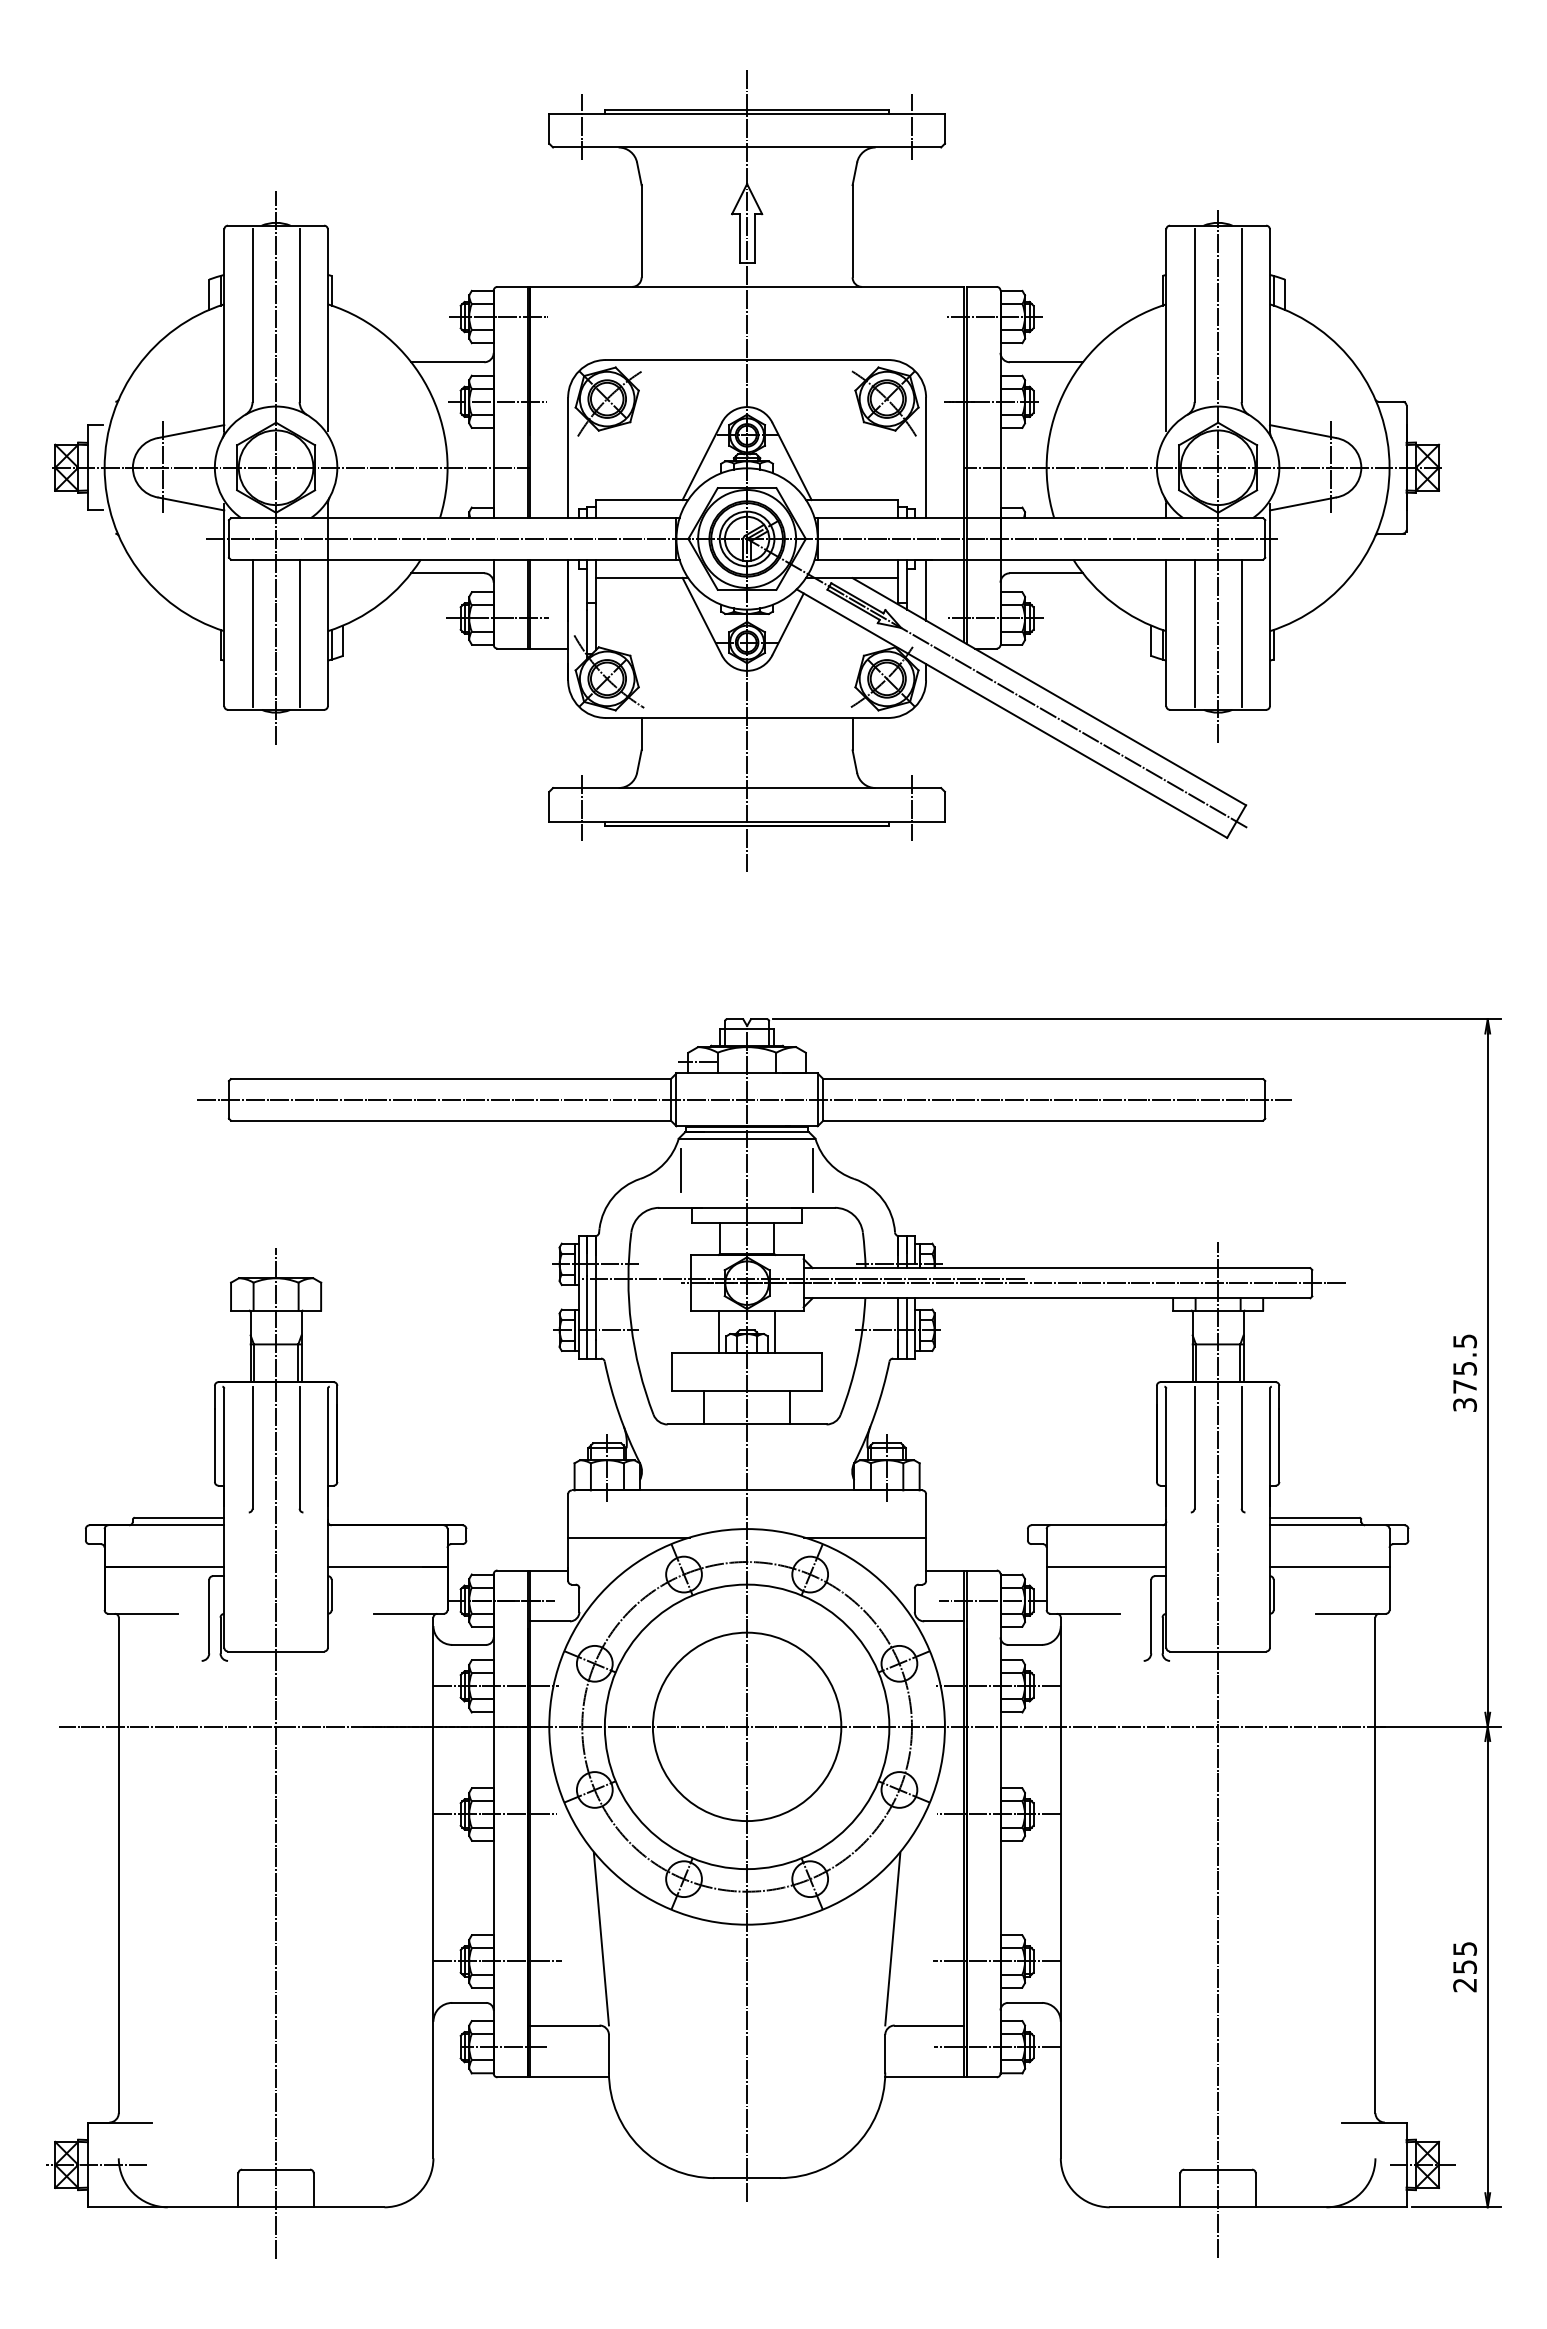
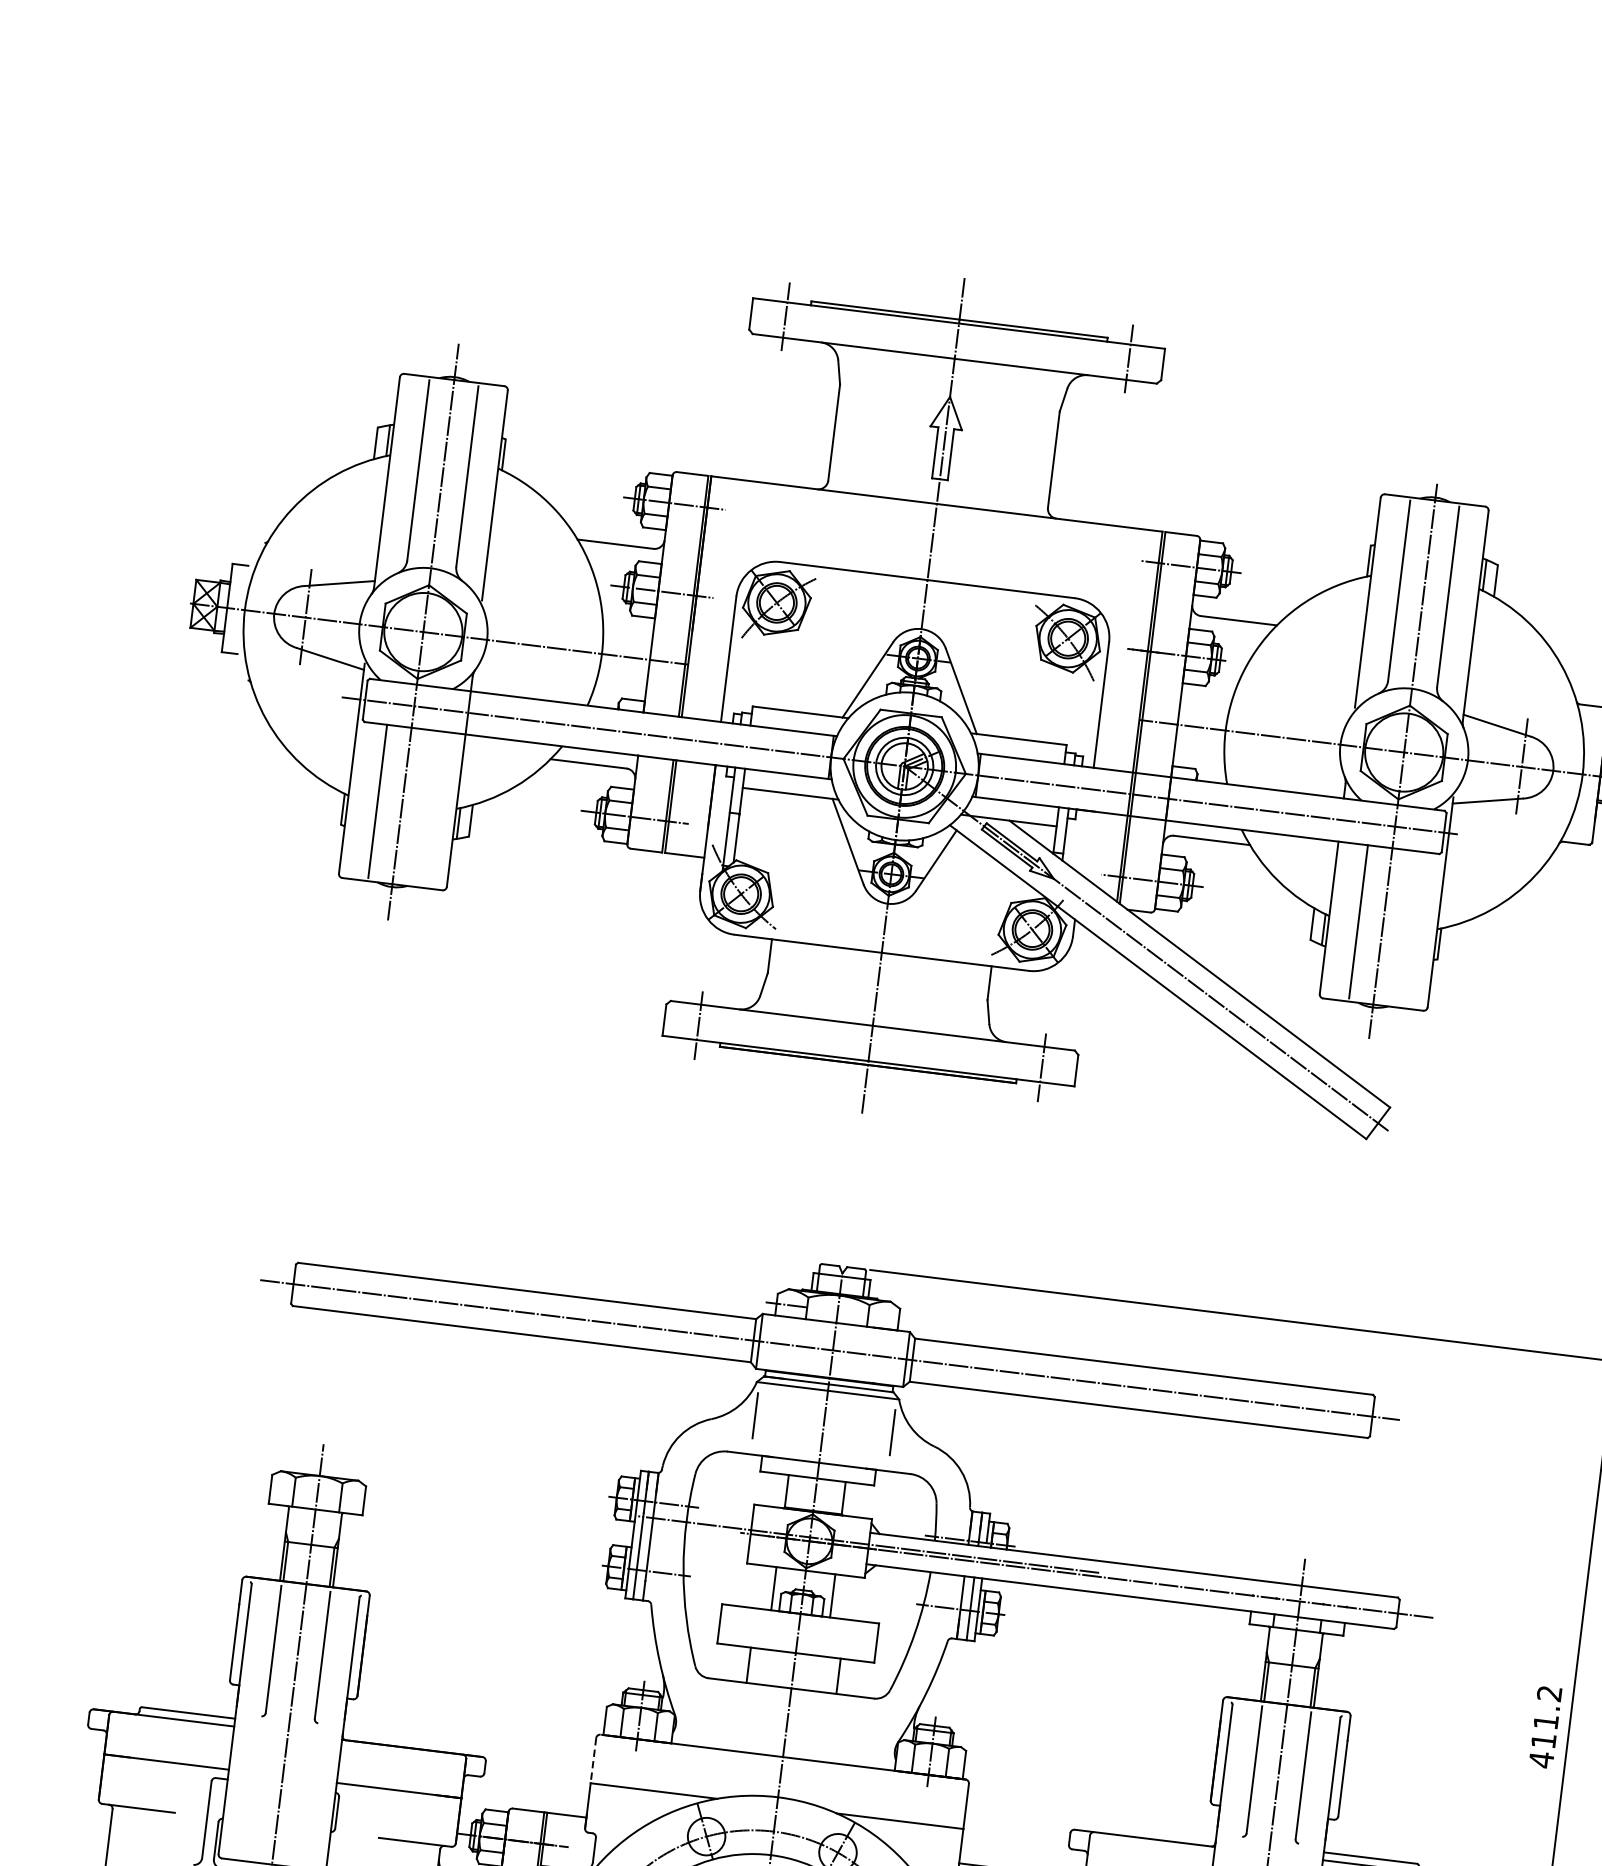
line: (926, 589) -> (1085, 841), removed
line: (299, 632) -> (426, 806), removed
line: (1241, 632) -> (1407, 927), removed
text: (1464, 1373) -> (1544, 1727), 375.5 -> 411.2
line: (568, 1515) -> (593, 1760), solid -> dashed

